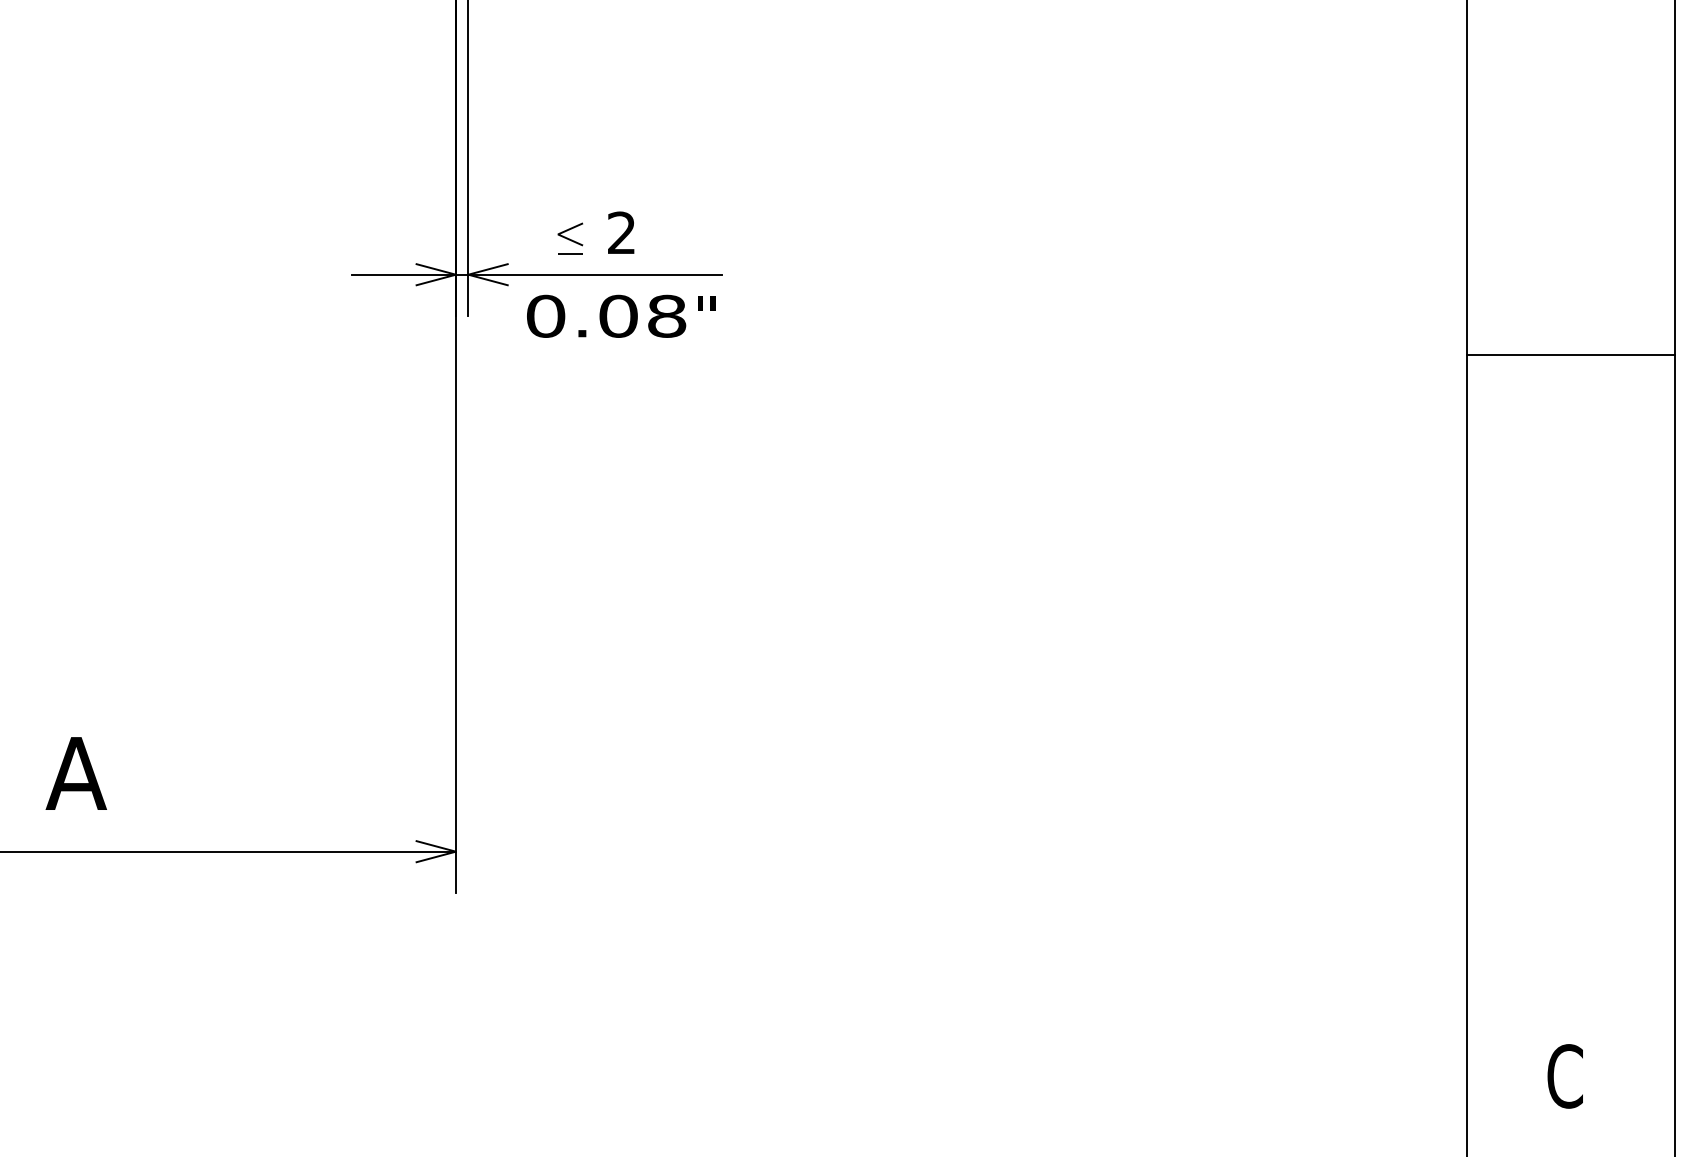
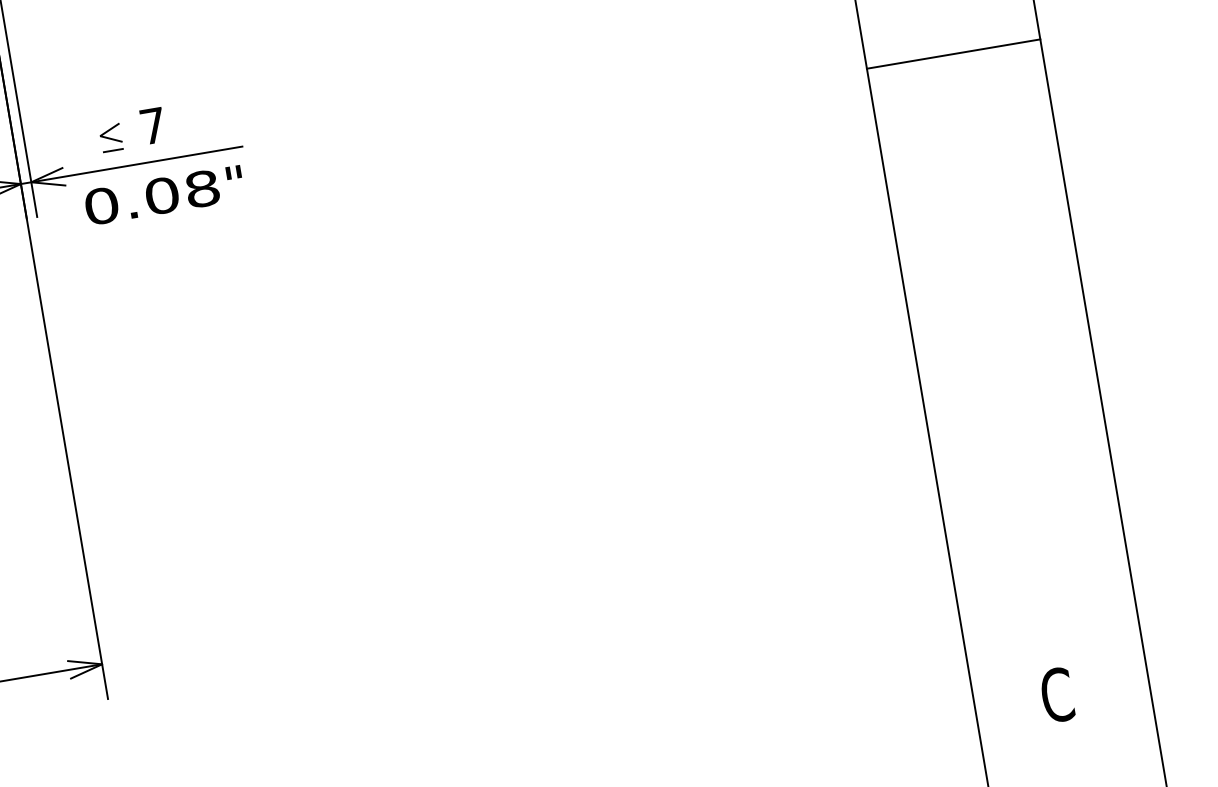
text: (621, 232) -> (152, 125), 2 -> 7
line: (1570, 355) -> (953, 54), moved

